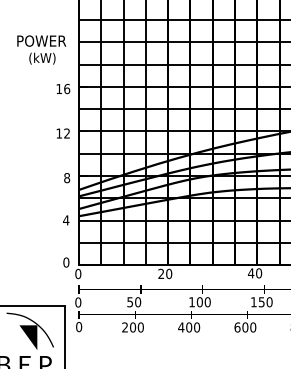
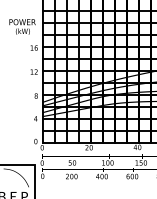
fill: (28, 336) -> (15, 181), removed

